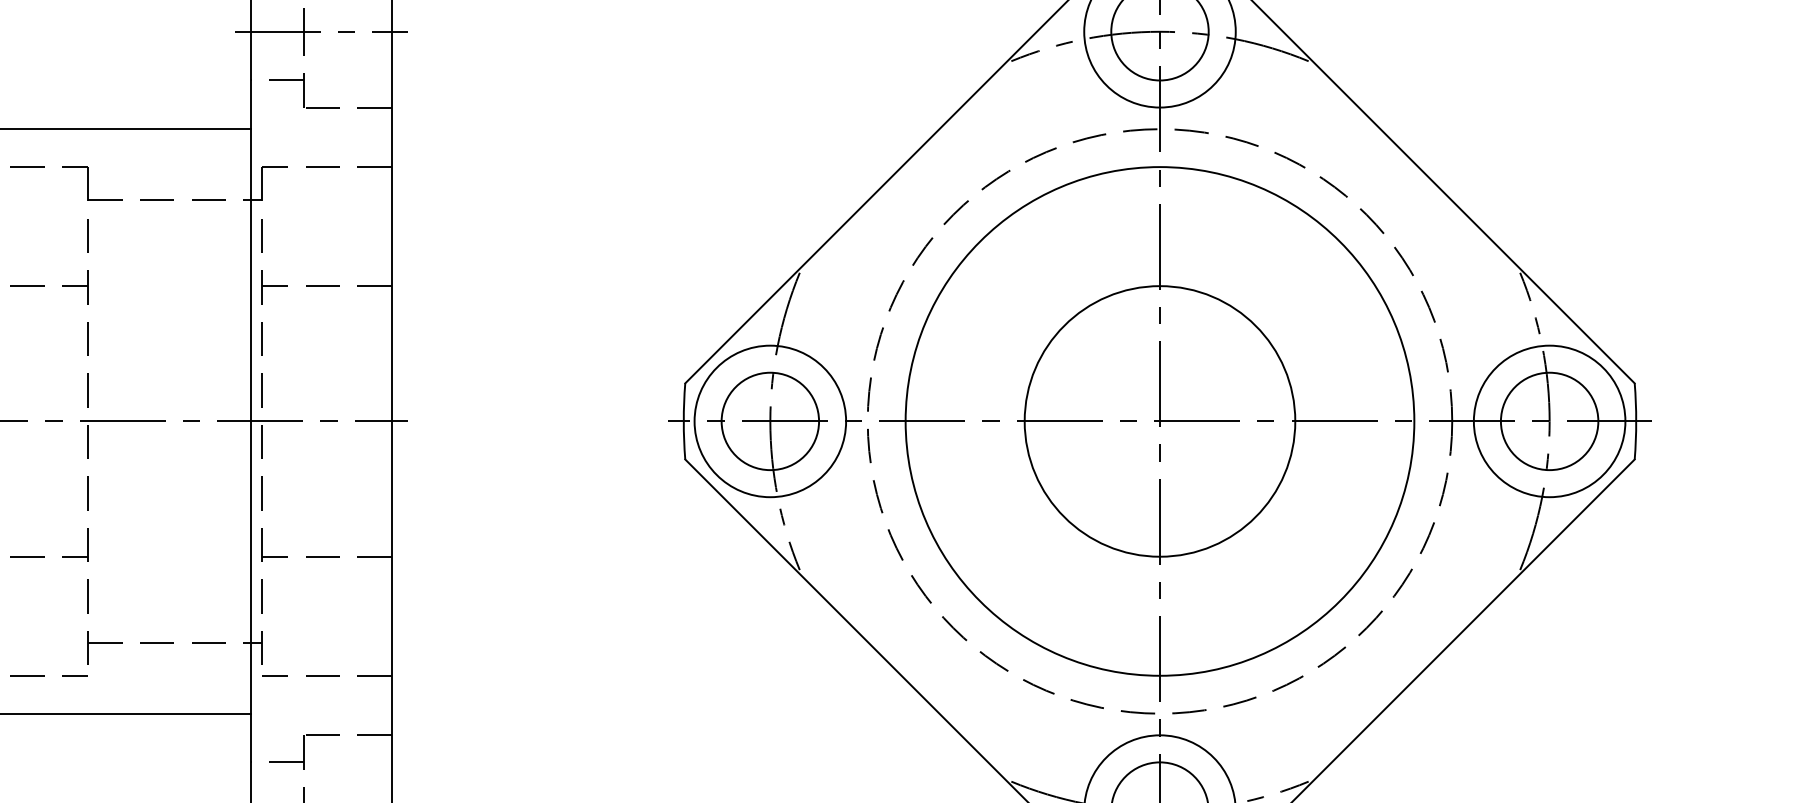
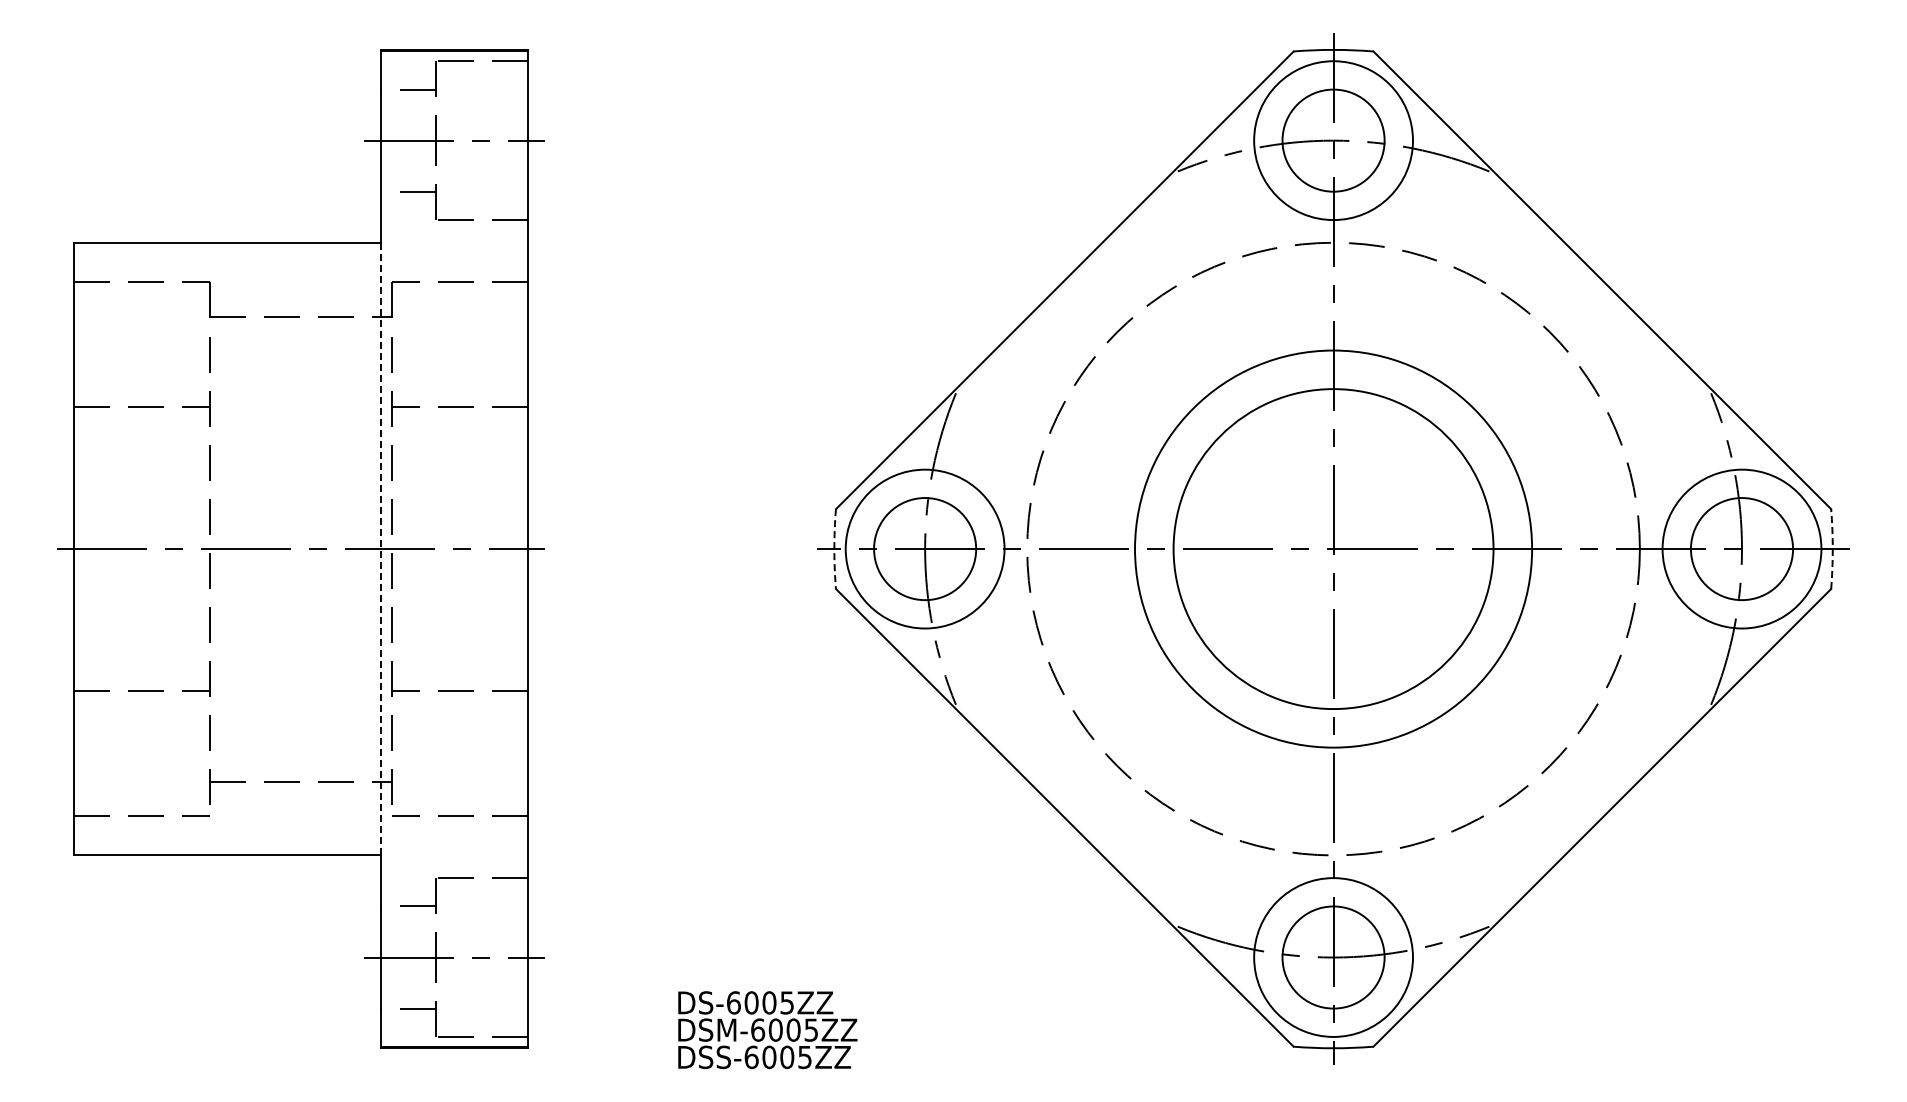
circle: (1159, 420) -> (1333, 548), size x0.6
circle: (1159, 420) -> (1333, 548), size x1.4
line: (250, 421) -> (380, 549), solid -> dashed
arc: (683, 421) -> (834, 549), solid -> dashed
arc: (1635, 421) -> (1832, 549), solid -> dashed

